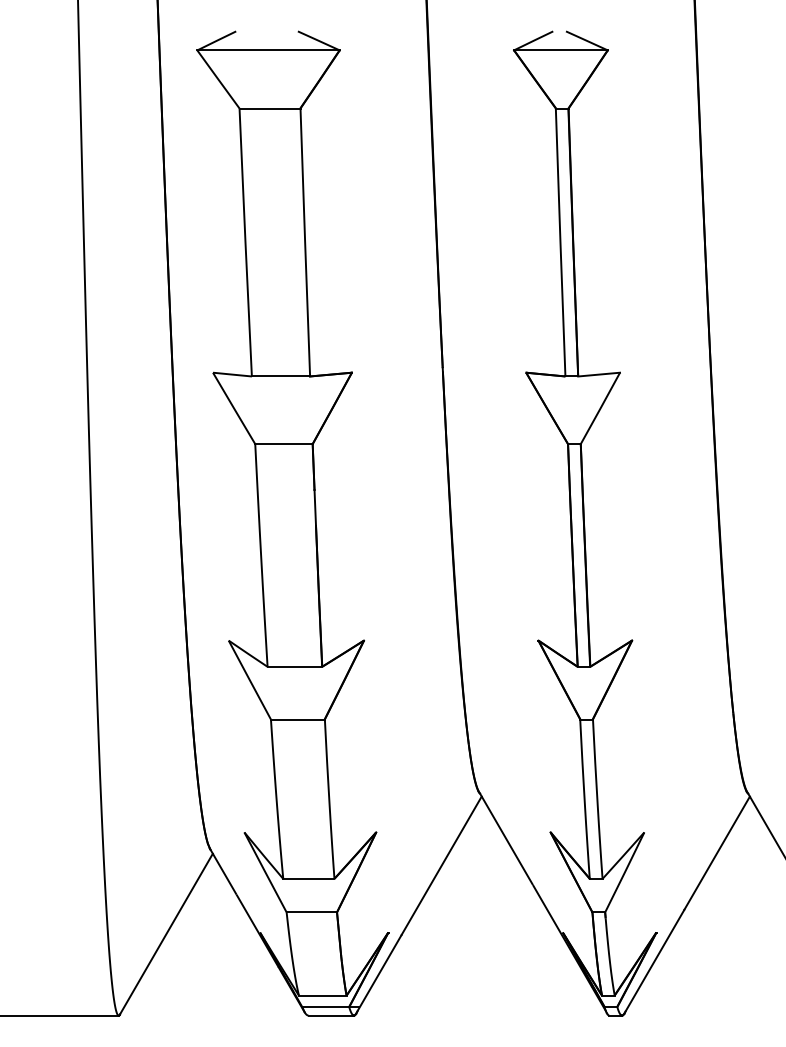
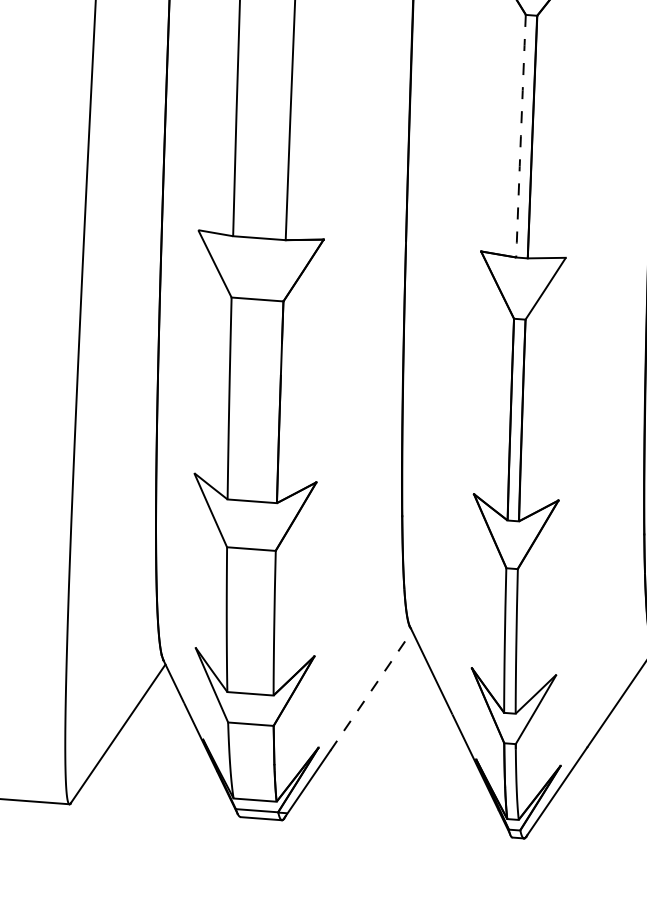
arc: (560, 242) -> (520, 136), solid -> dashed
line: (441, 865) -> (371, 690), solid -> dashed

